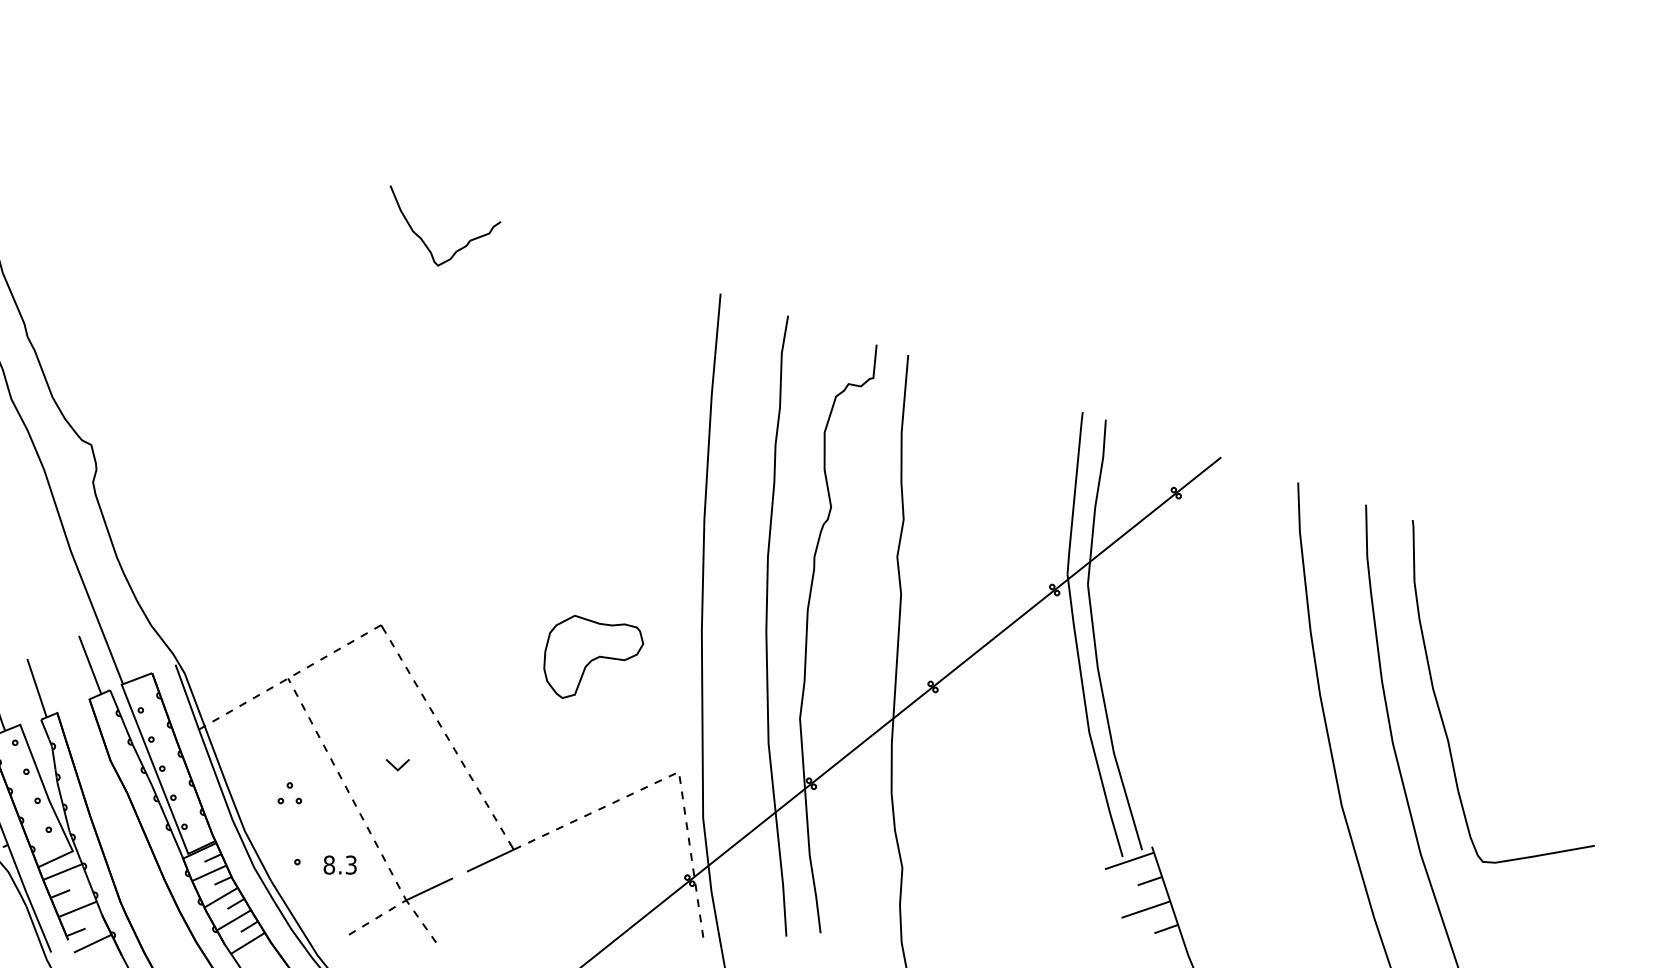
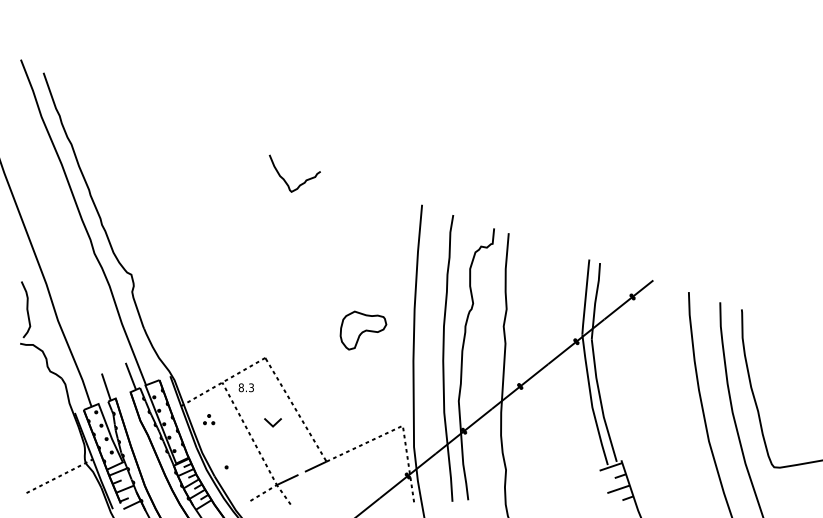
part: (593, 656) -> (363, 330), moved
part: (396, 764) -> (272, 422), size x1.6
part: (290, 793) -> (209, 419), moved
text: (338, 864) -> (245, 387), moved

